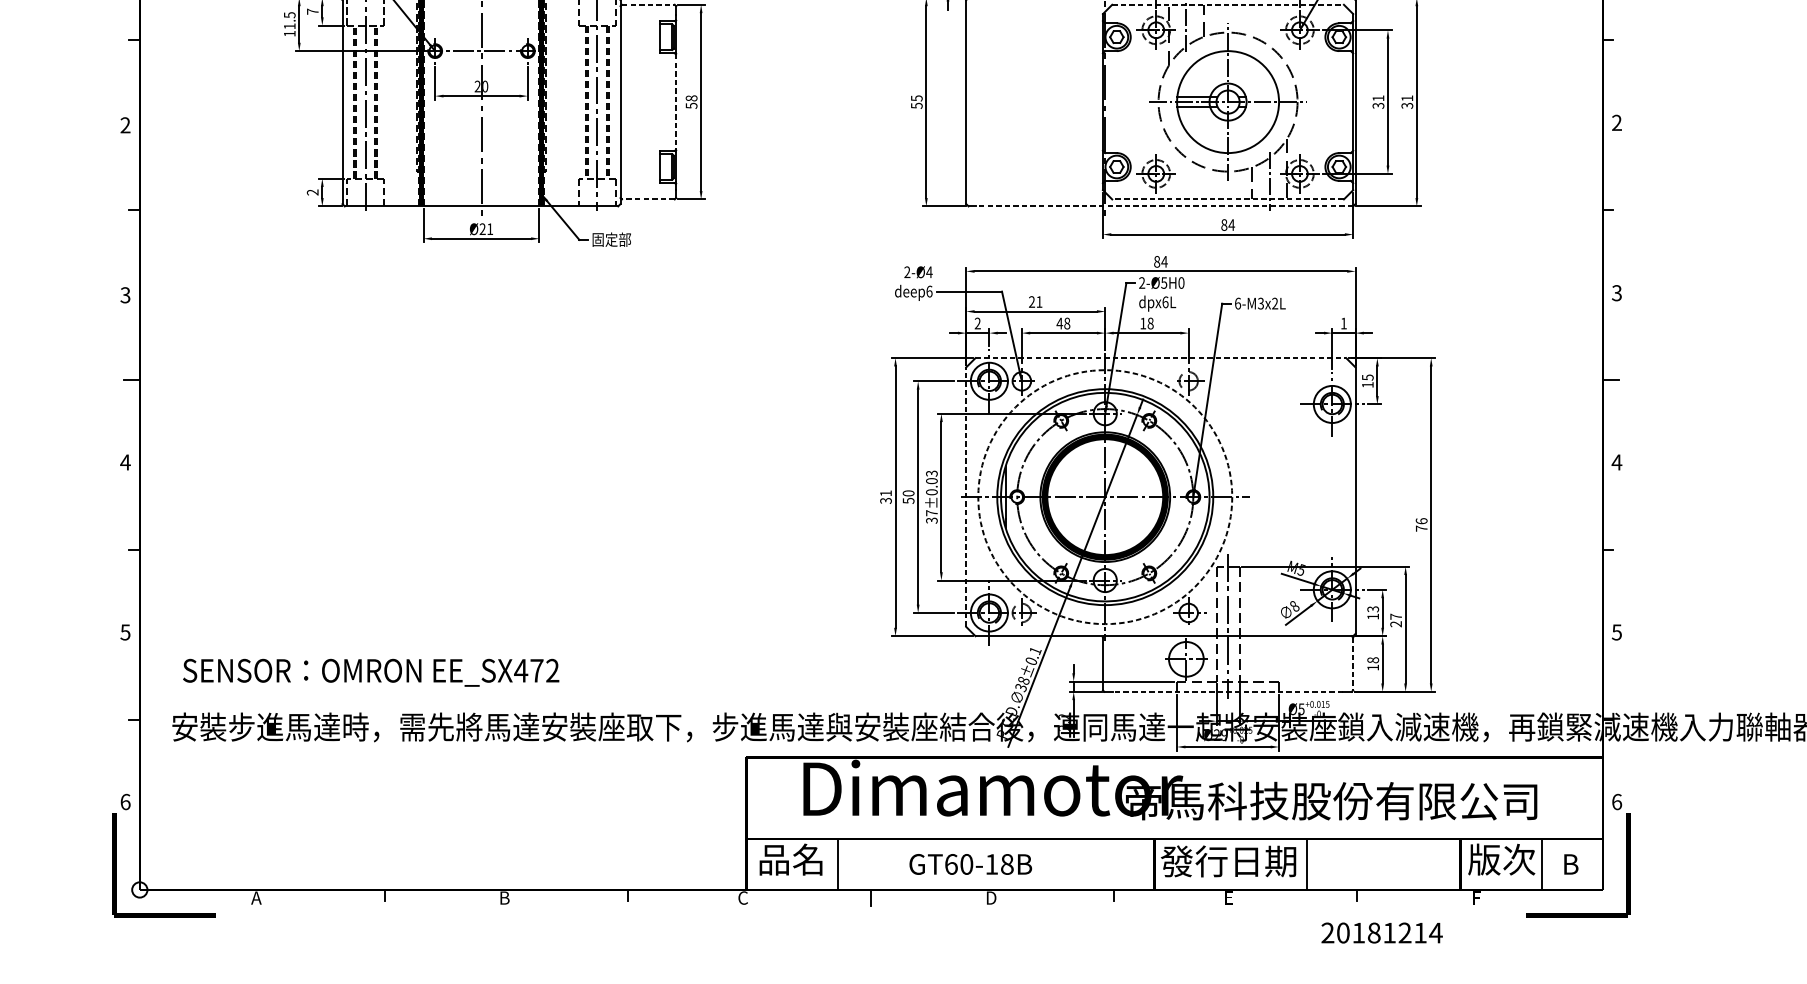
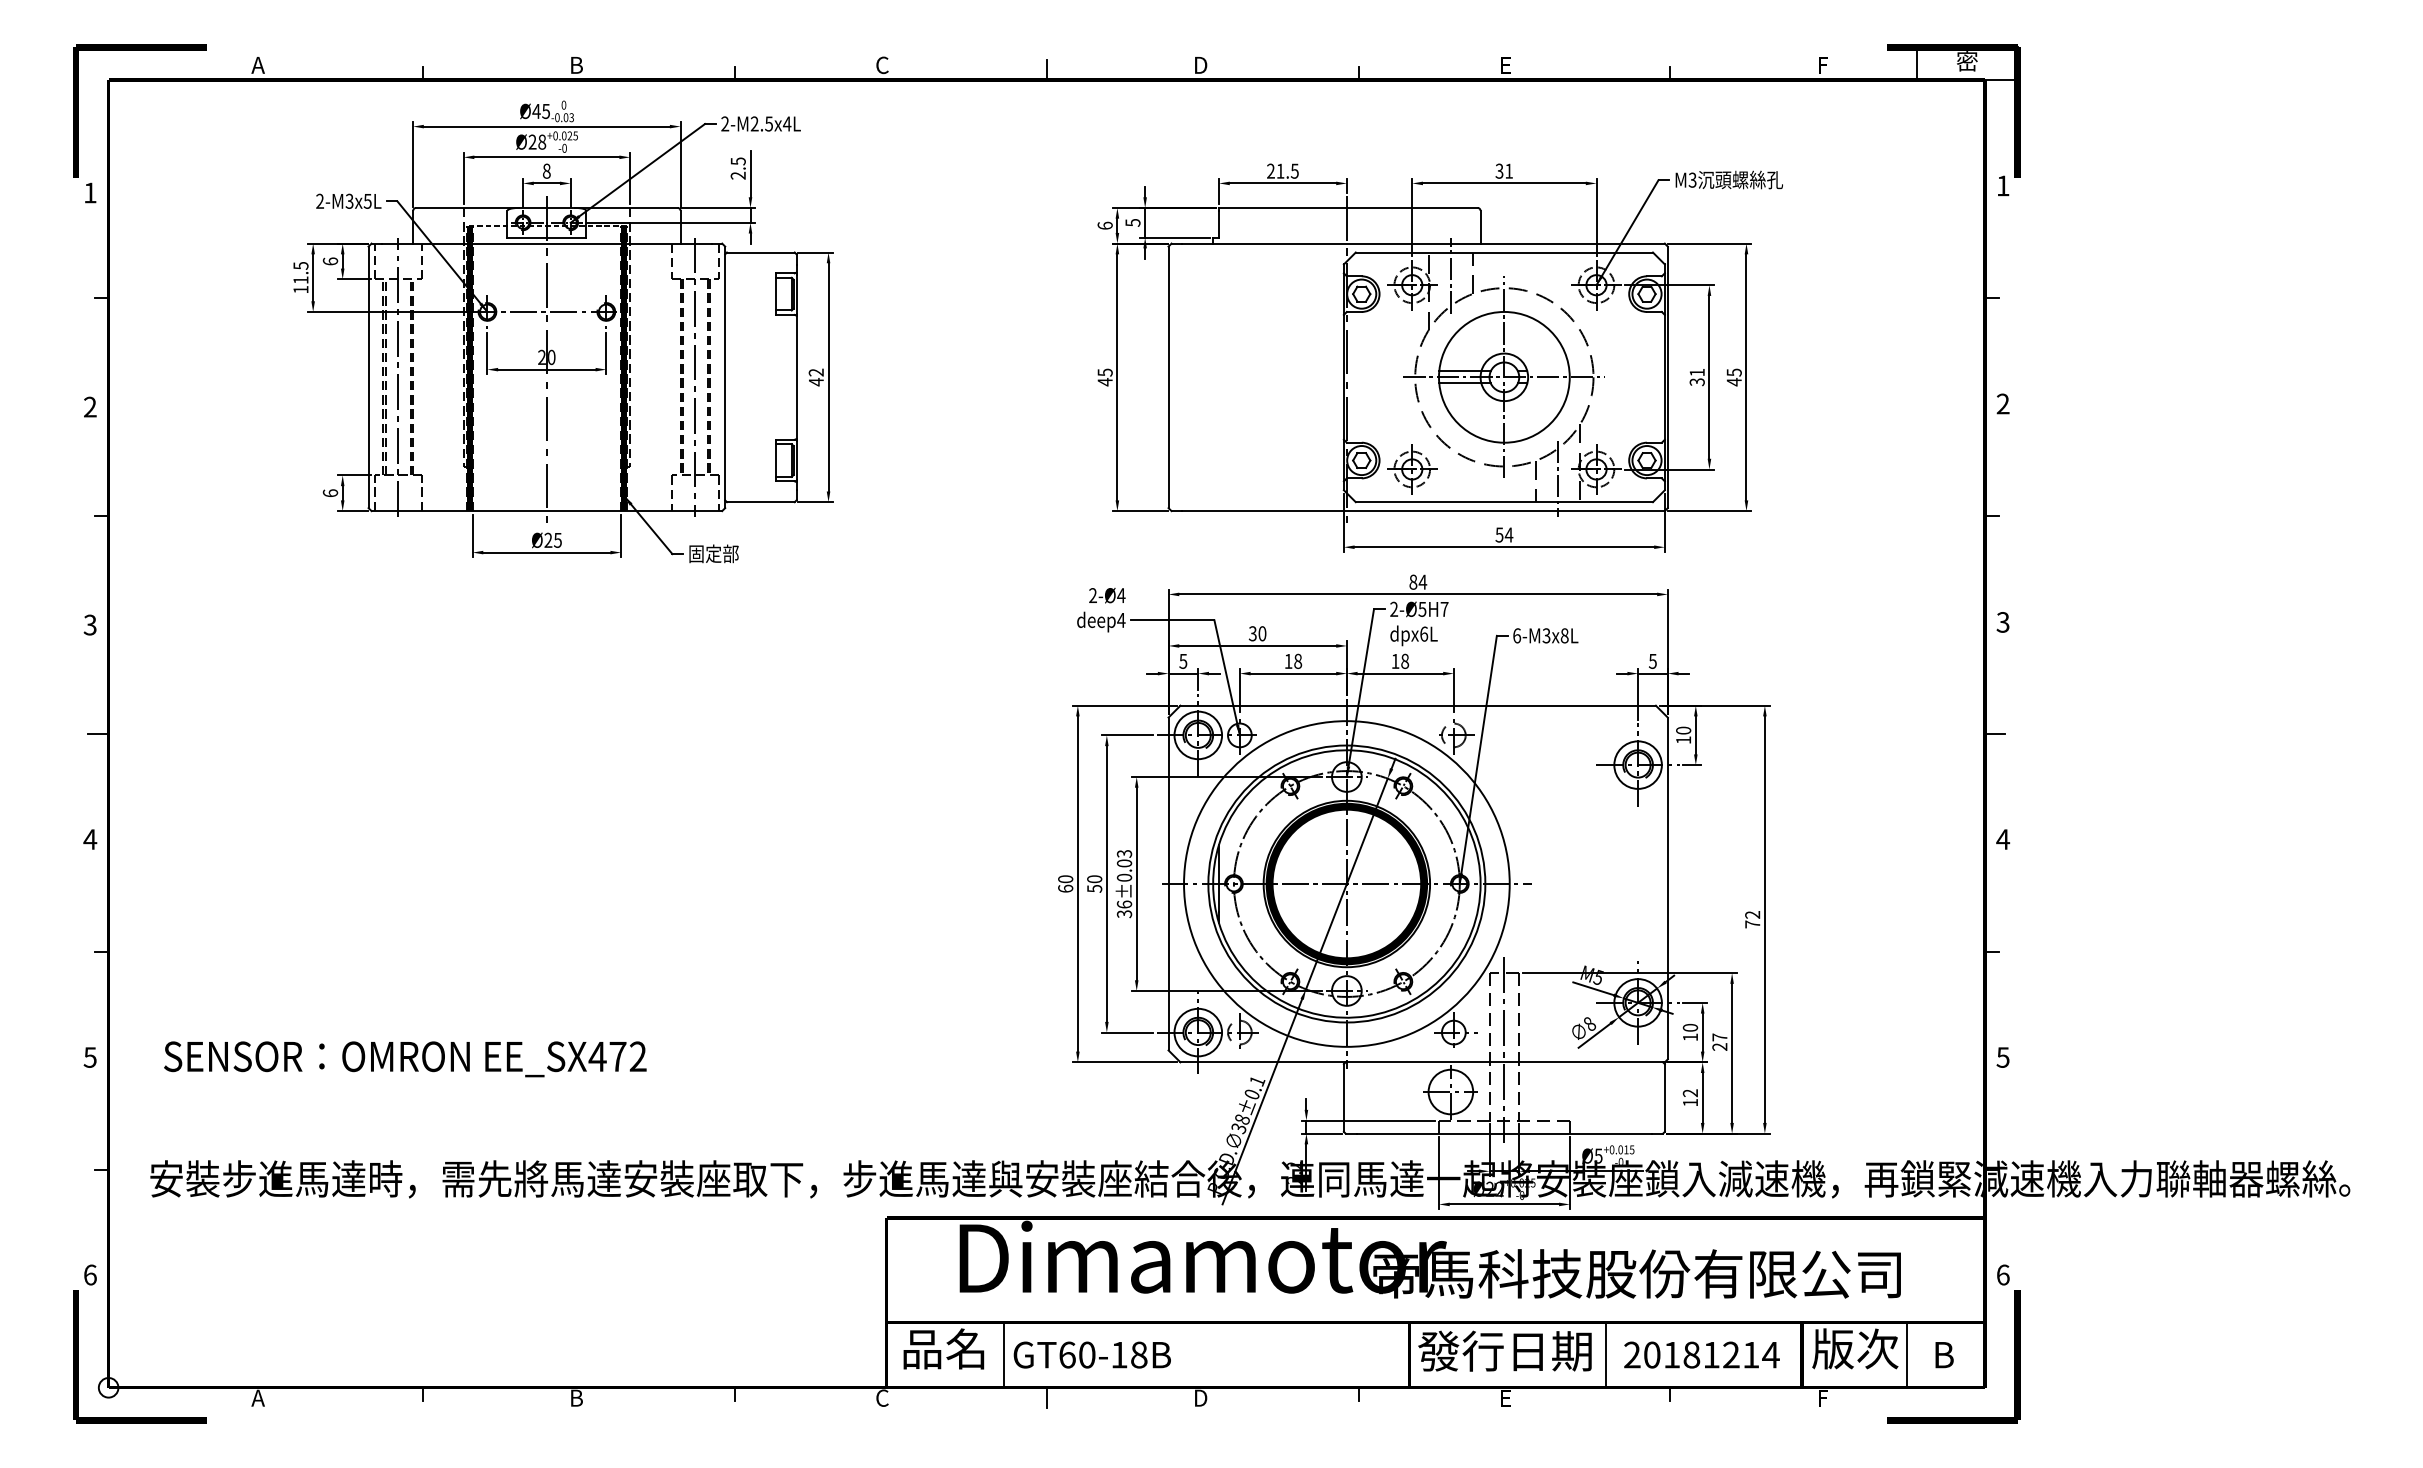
line: (648, 4) -> (760, 252), dashed -> solid
line: (1228, 4) -> (1504, 252), dashed -> solid
text: (312, 11) -> (330, 261), 7 -> 6
line: (676, 102) -> (796, 377), dashed -> solid
text: (690, 102) -> (815, 377), 58 -> 42
text: (1406, 102) -> (1733, 377), 31 -> 45
text: (916, 106) -> (1104, 382), 55 -> 45
text: (312, 192) -> (330, 493), 2 -> 6
line: (648, 199) -> (760, 502), dashed -> solid
line: (1228, 199) -> (1504, 502), dashed -> solid
line: (1165, 206) -> (1423, 511), dashed -> solid
text: (1224, 224) -> (1499, 534), 84 -> 54
text: (489, 229) -> (557, 540), Ø21 -> Ø25
text: (1181, 282) -> (1444, 608), 2-Ø5H0 -> 2-Ø5H7
text: (929, 290) -> (1121, 619), deep6 -> deep4
text: (1035, 301) -> (1257, 633), 21 -> 30
text: (1274, 303) -> (1564, 635), 6-M3x2L -> 6-M3x8L
text: (977, 322) -> (1183, 660), 2 -> 5
text: (1059, 323) -> (1288, 661), 48 -> 18
text: (1343, 323) -> (1652, 661), 1 -> 5
line: (1161, 357) -> (1418, 705), dashed -> solid
text: (1367, 377) -> (1683, 730), 15 -> 10
text: (885, 496) -> (1065, 883), 31 -> 60
line: (966, 496) -> (1168, 883), dashed -> solid
circle: (1104, 496) -> (1346, 883), dashed -> solid
text: (931, 513) -> (1124, 904), 37±0.03 -> 36±0.03
text: (1421, 520) -> (1752, 914), 76 -> 72
text: (1373, 609) -> (1690, 1027), 13 -> 10
text: (1373, 660) -> (1690, 1093), 18 -> 12
line: (1352, 663) -> (1664, 1097), dashed -> solid
text: (371, 672) -> (405, 1059), moved
line: (1228, 691) -> (1504, 1133), dashed -> solid
text: (1224, 735) -> (1499, 1189), Ø29 -> Ø22
text: (970, 863) -> (1091, 1354), moved
text: (1381, 932) -> (1701, 1354), moved

